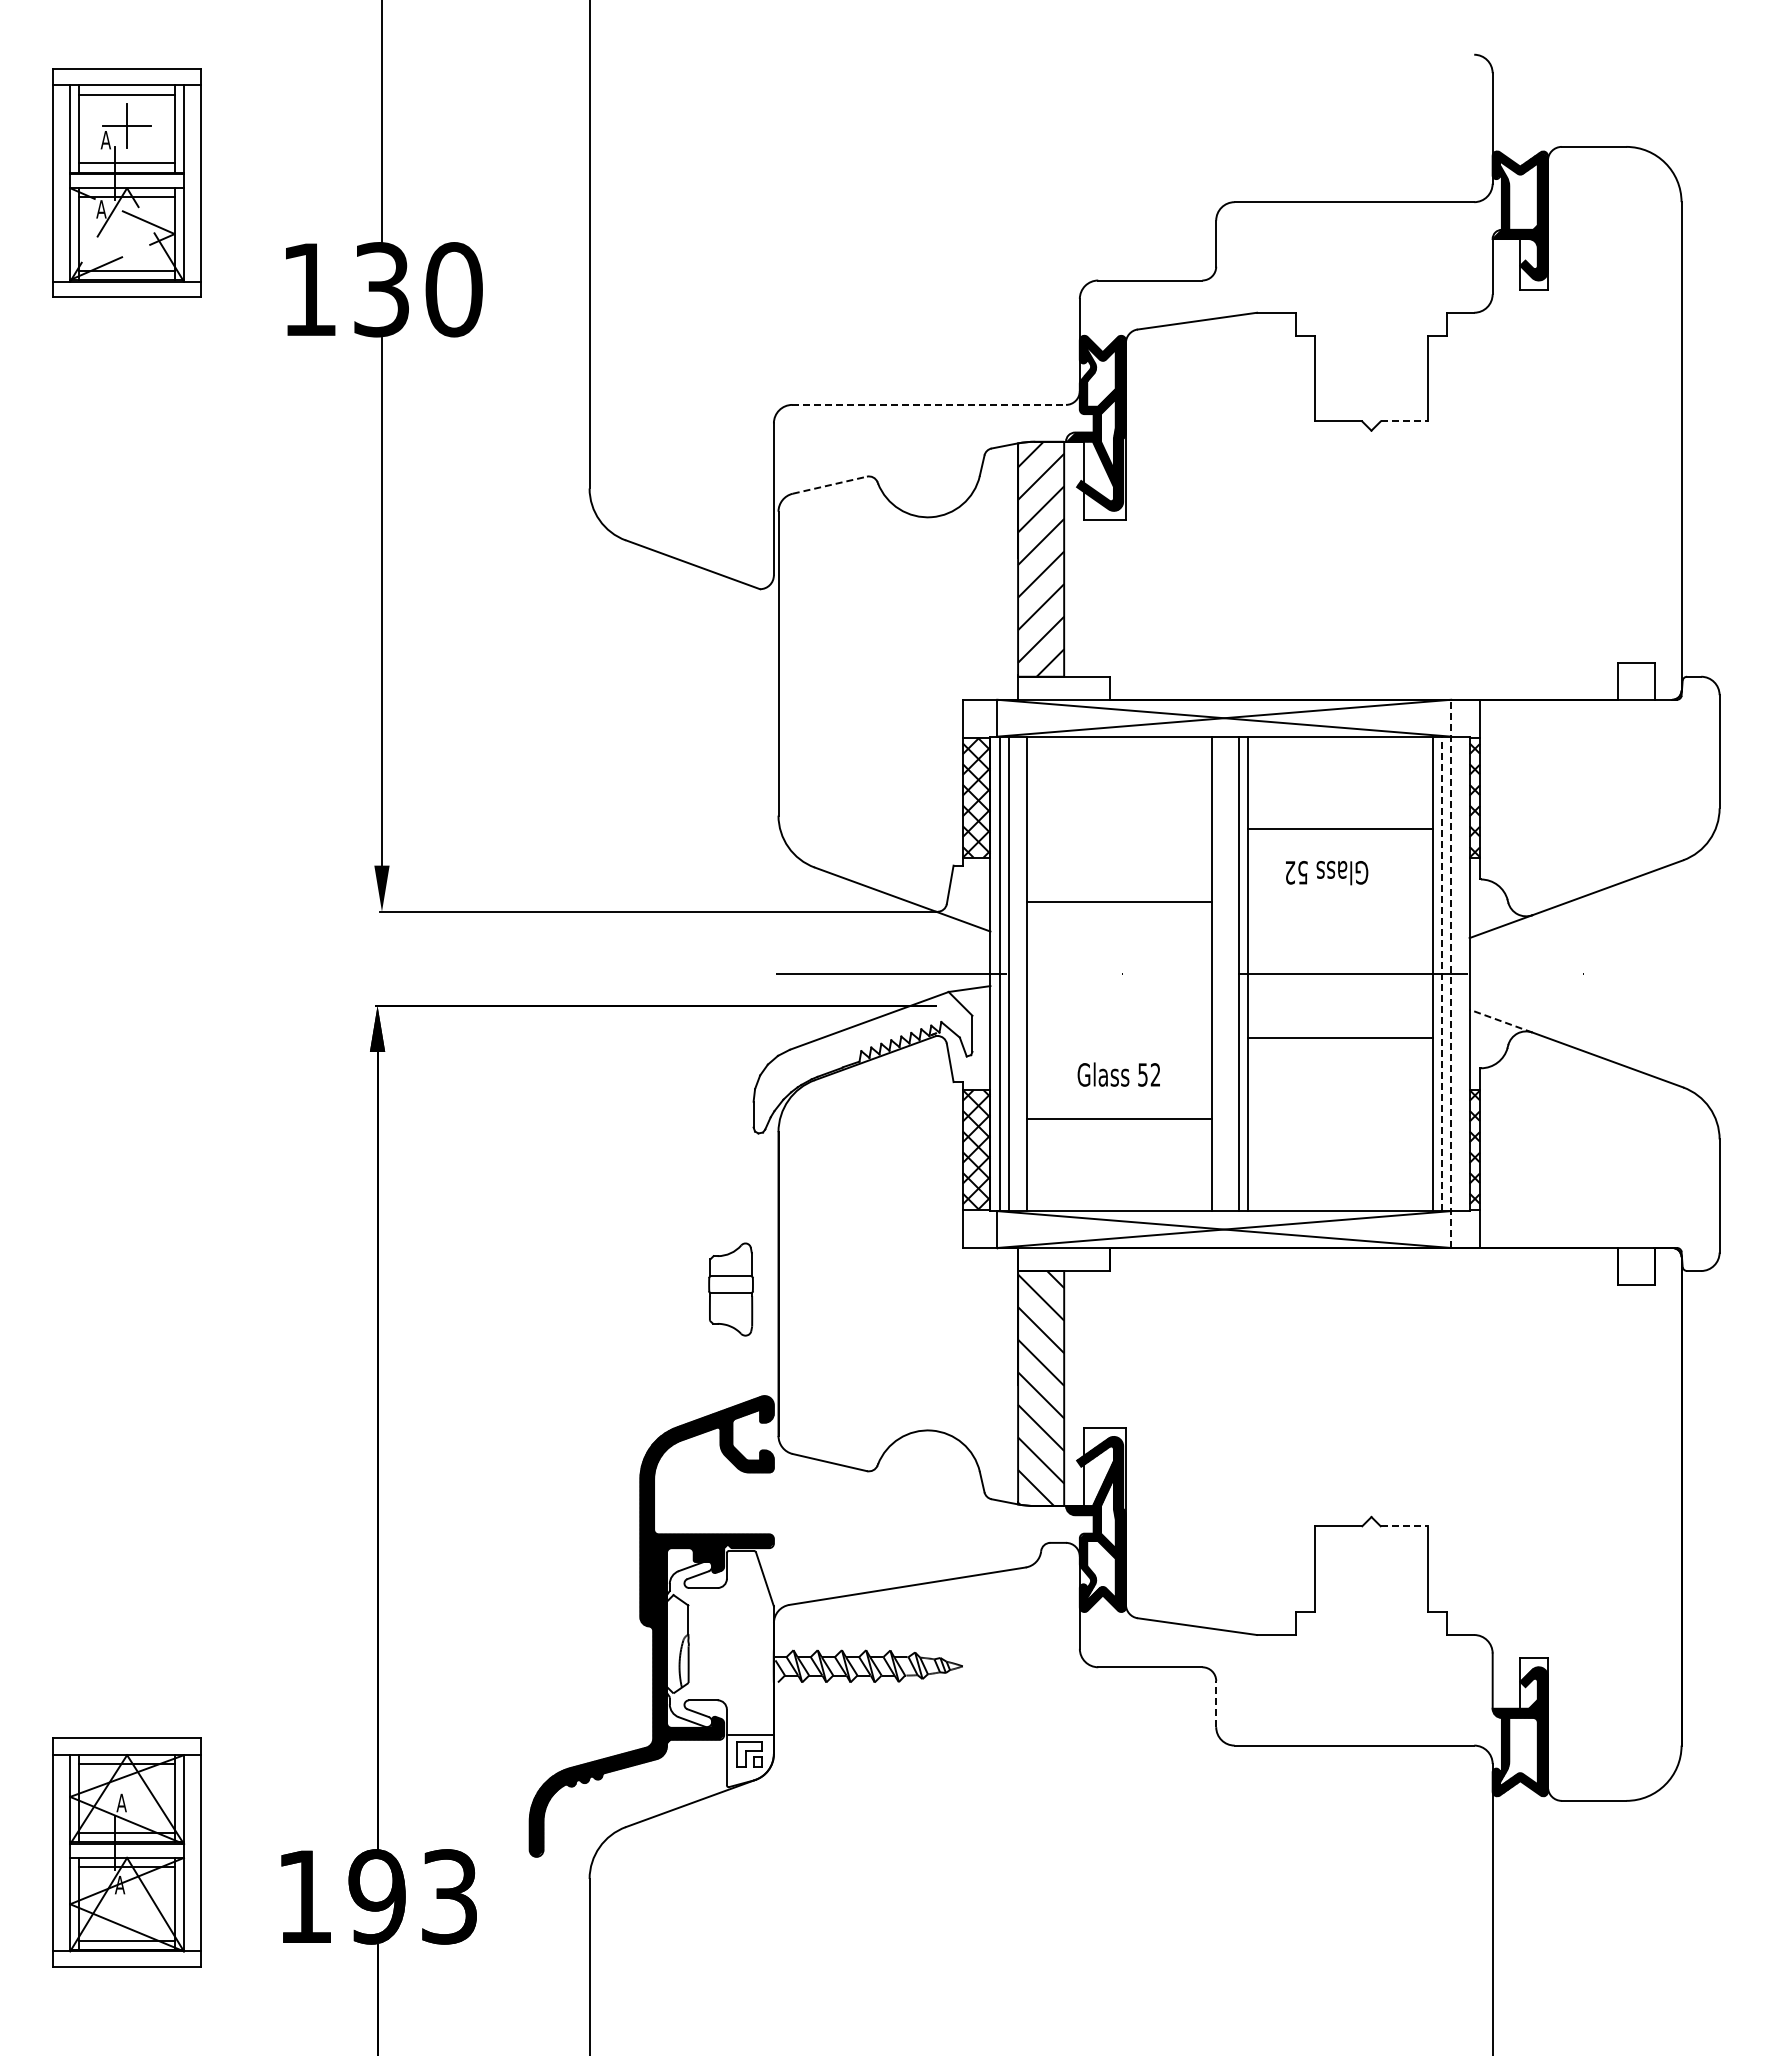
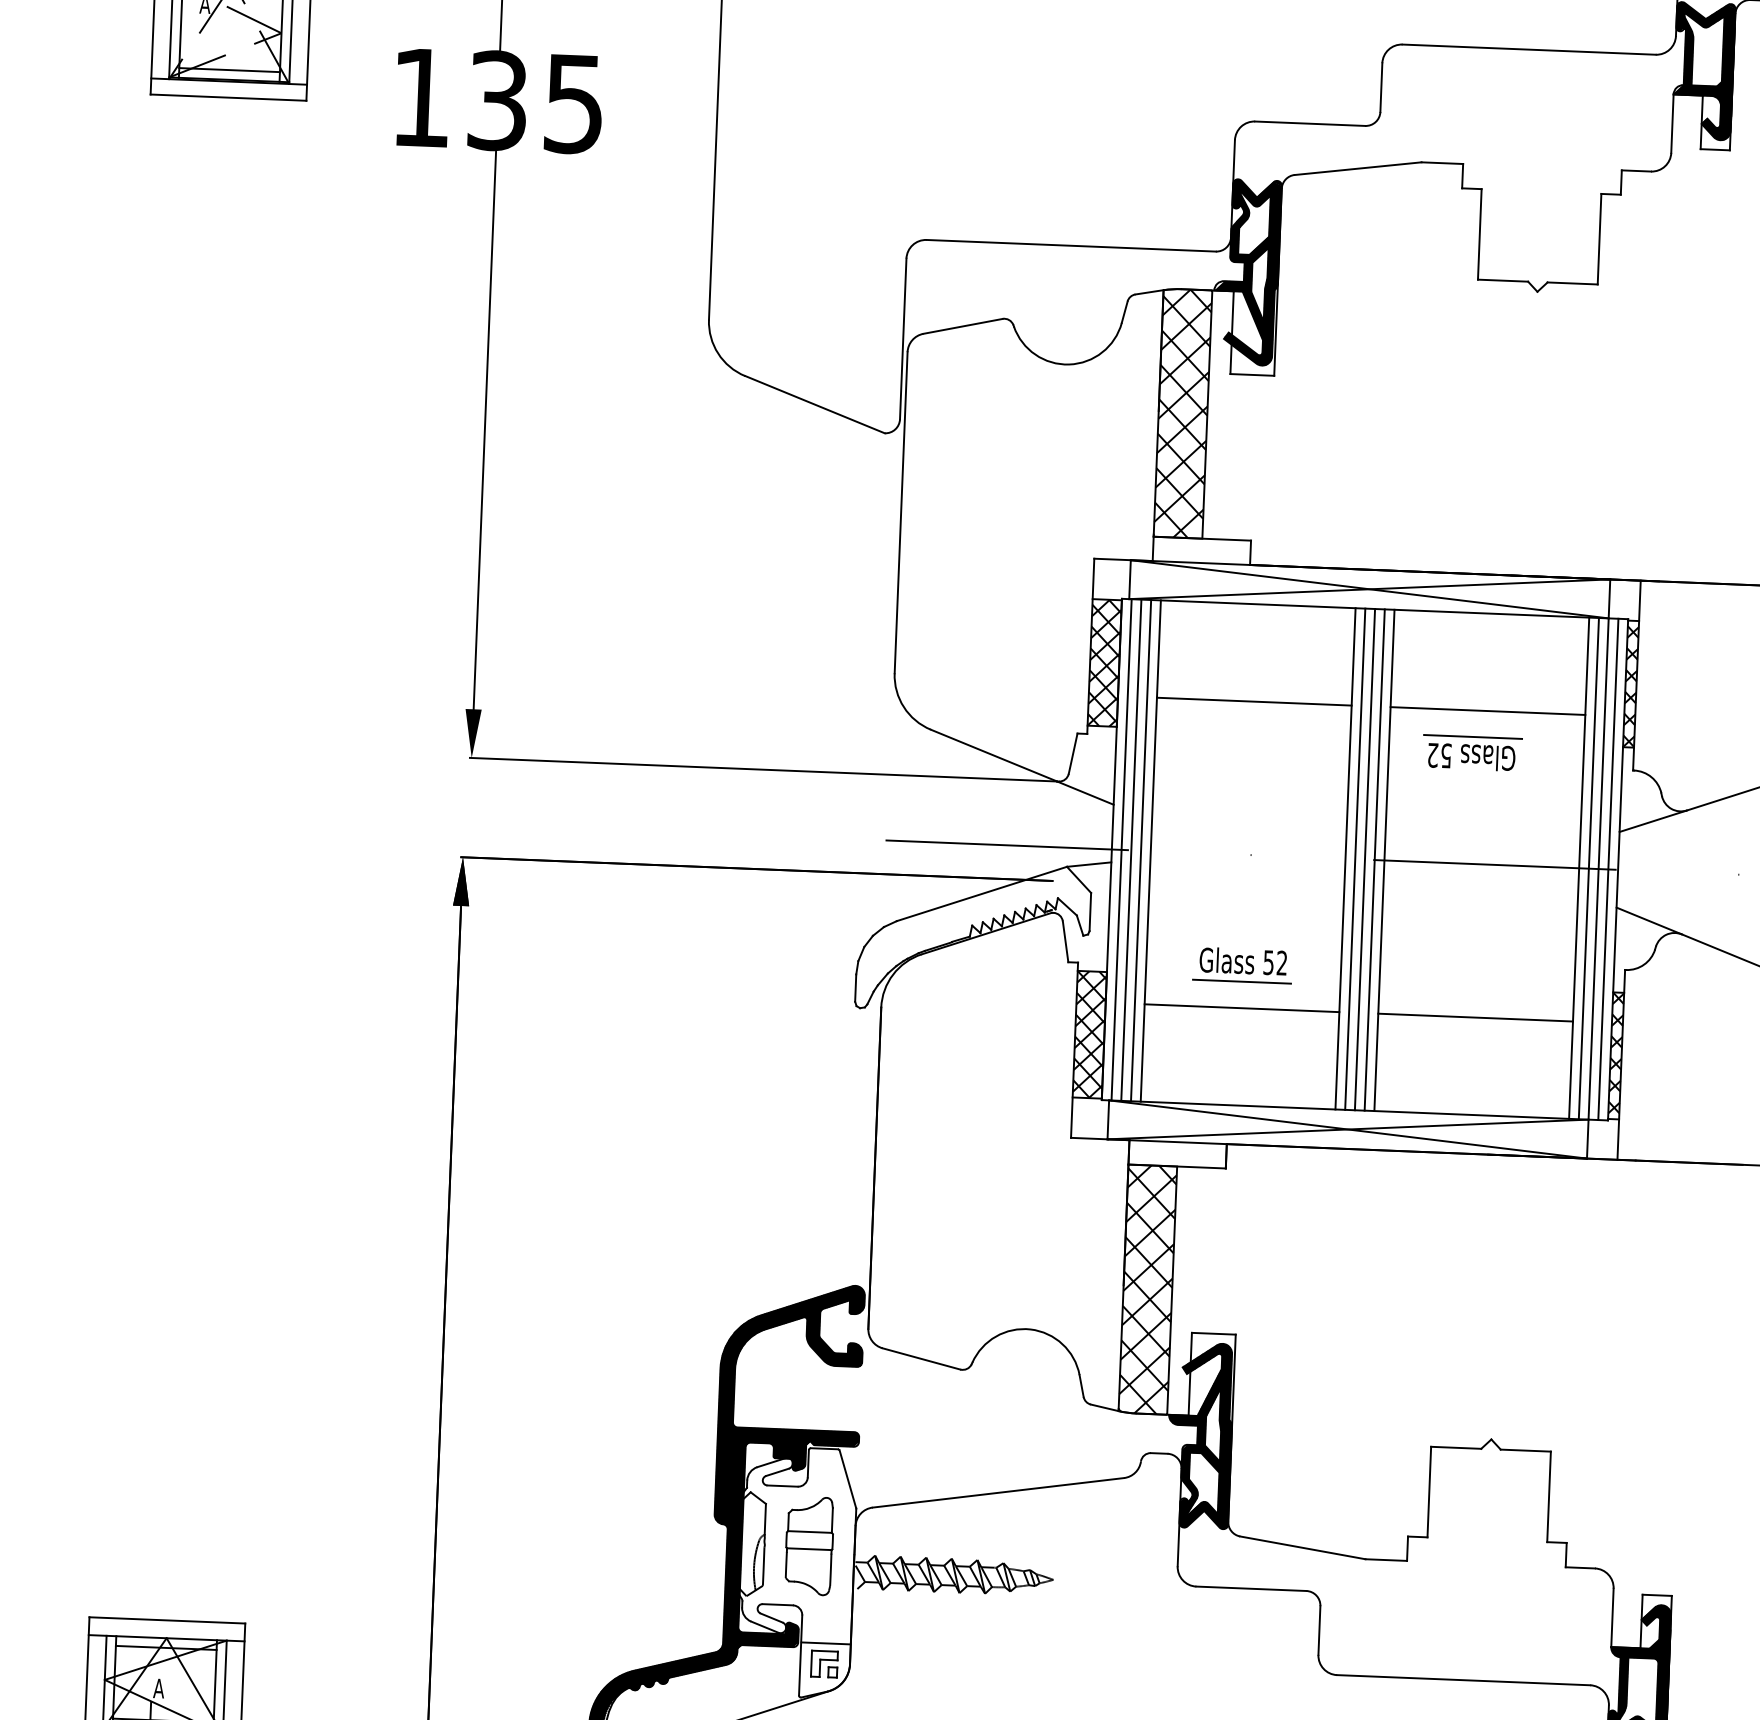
text: (453, 289) -> (573, 103), 130 -> 135
line: (929, 404) -> (1071, 245), dashed -> solid
line: (1404, 421) -> (1572, 283), dashed -> solid
line: (830, 485) -> (963, 326), dashed -> solid
hatch: (1041, 558) -> (1183, 412), added
line: (1327, 853) -> (1473, 736), added
line: (1119, 901) -> (1254, 701), moved
line: (1018, 973) -> (1141, 850), added
line: (1220, 973) -> (1354, 858), added
line: (1230, 973) -> (1365, 859), added
line: (1441, 973) -> (1588, 868), dashed -> solid
line: (1451, 973) -> (1598, 868), dashed -> solid
line: (1460, 973) -> (1608, 869), added
line: (1500, 1020) -> (1648, 920), dashed -> solid
line: (1340, 1037) -> (1475, 1017), moved
line: (1118, 1093) -> (1242, 981), added
part: (730, 1289) -> (808, 1545), moved
hatch: (1041, 1388) -> (1148, 1289), added
line: (1404, 1526) -> (1525, 1450), dashed -> solid
line: (1216, 1703) -> (1319, 1629), dashed -> solid

